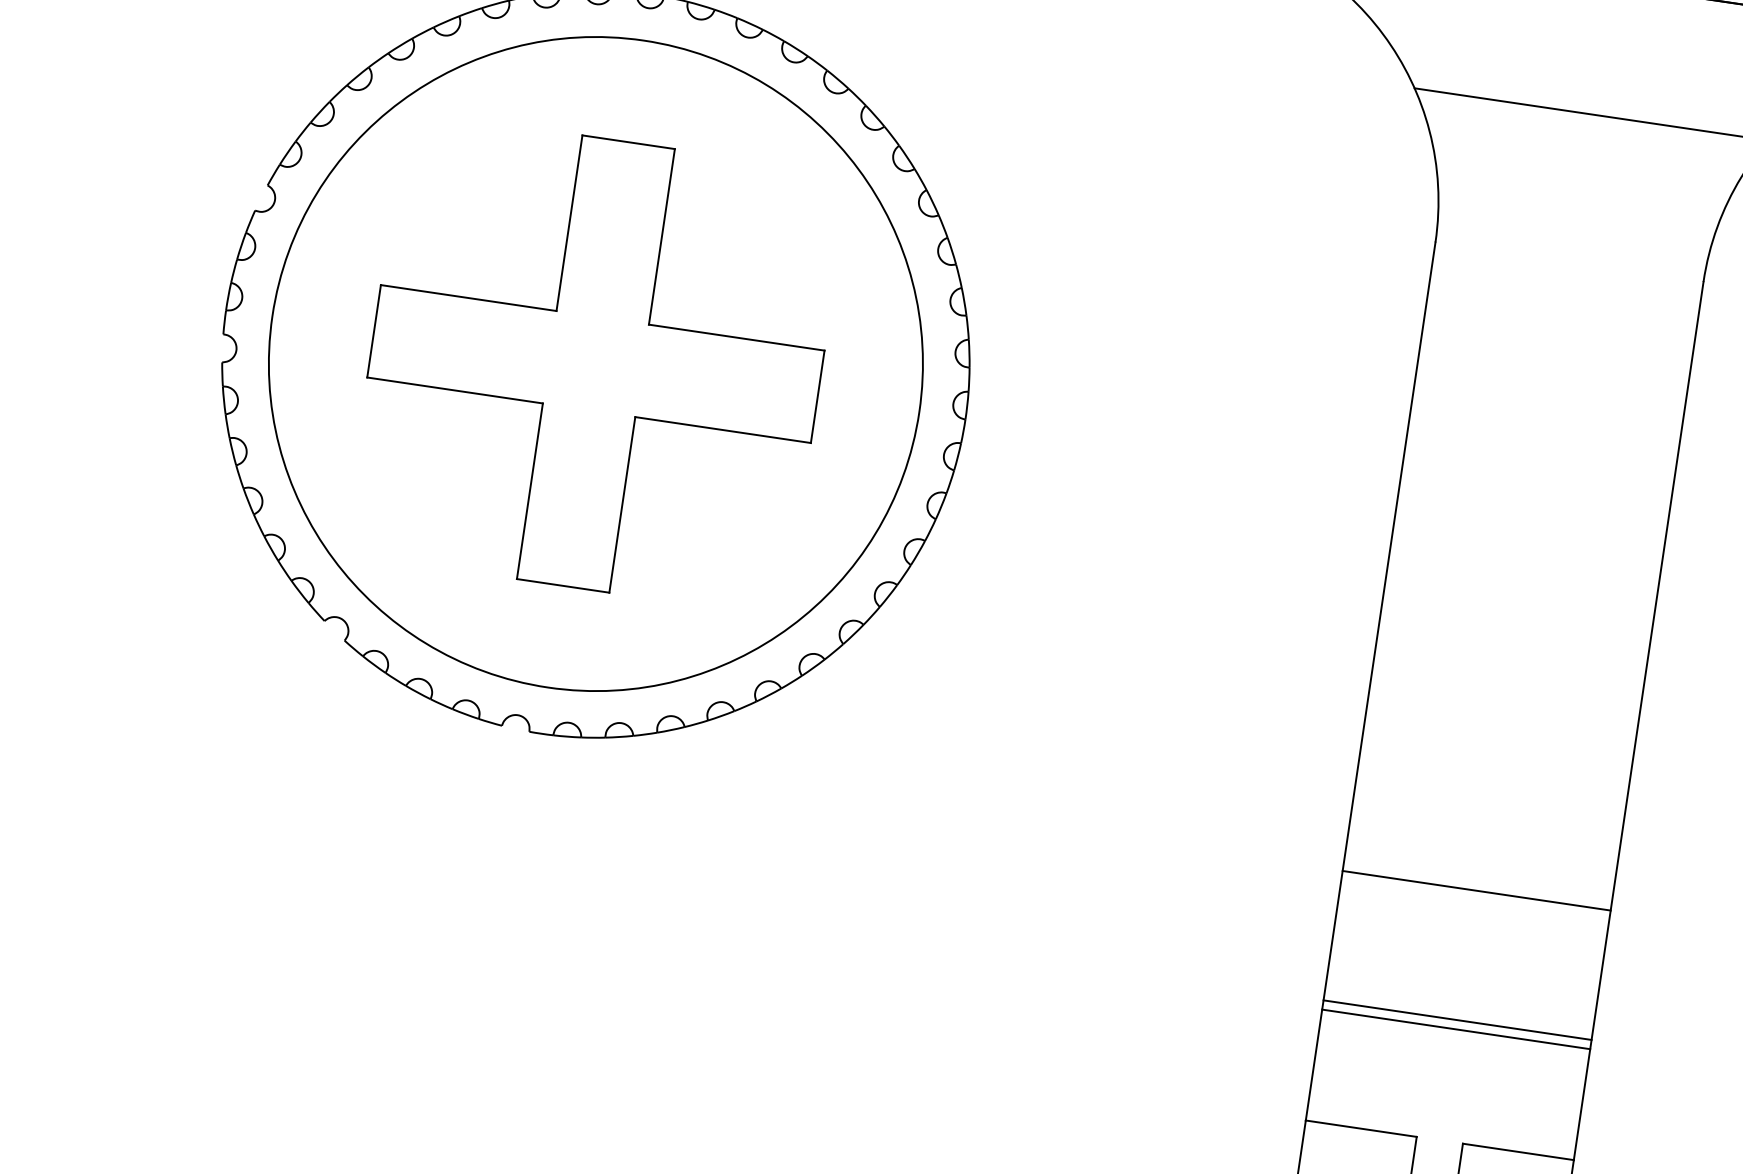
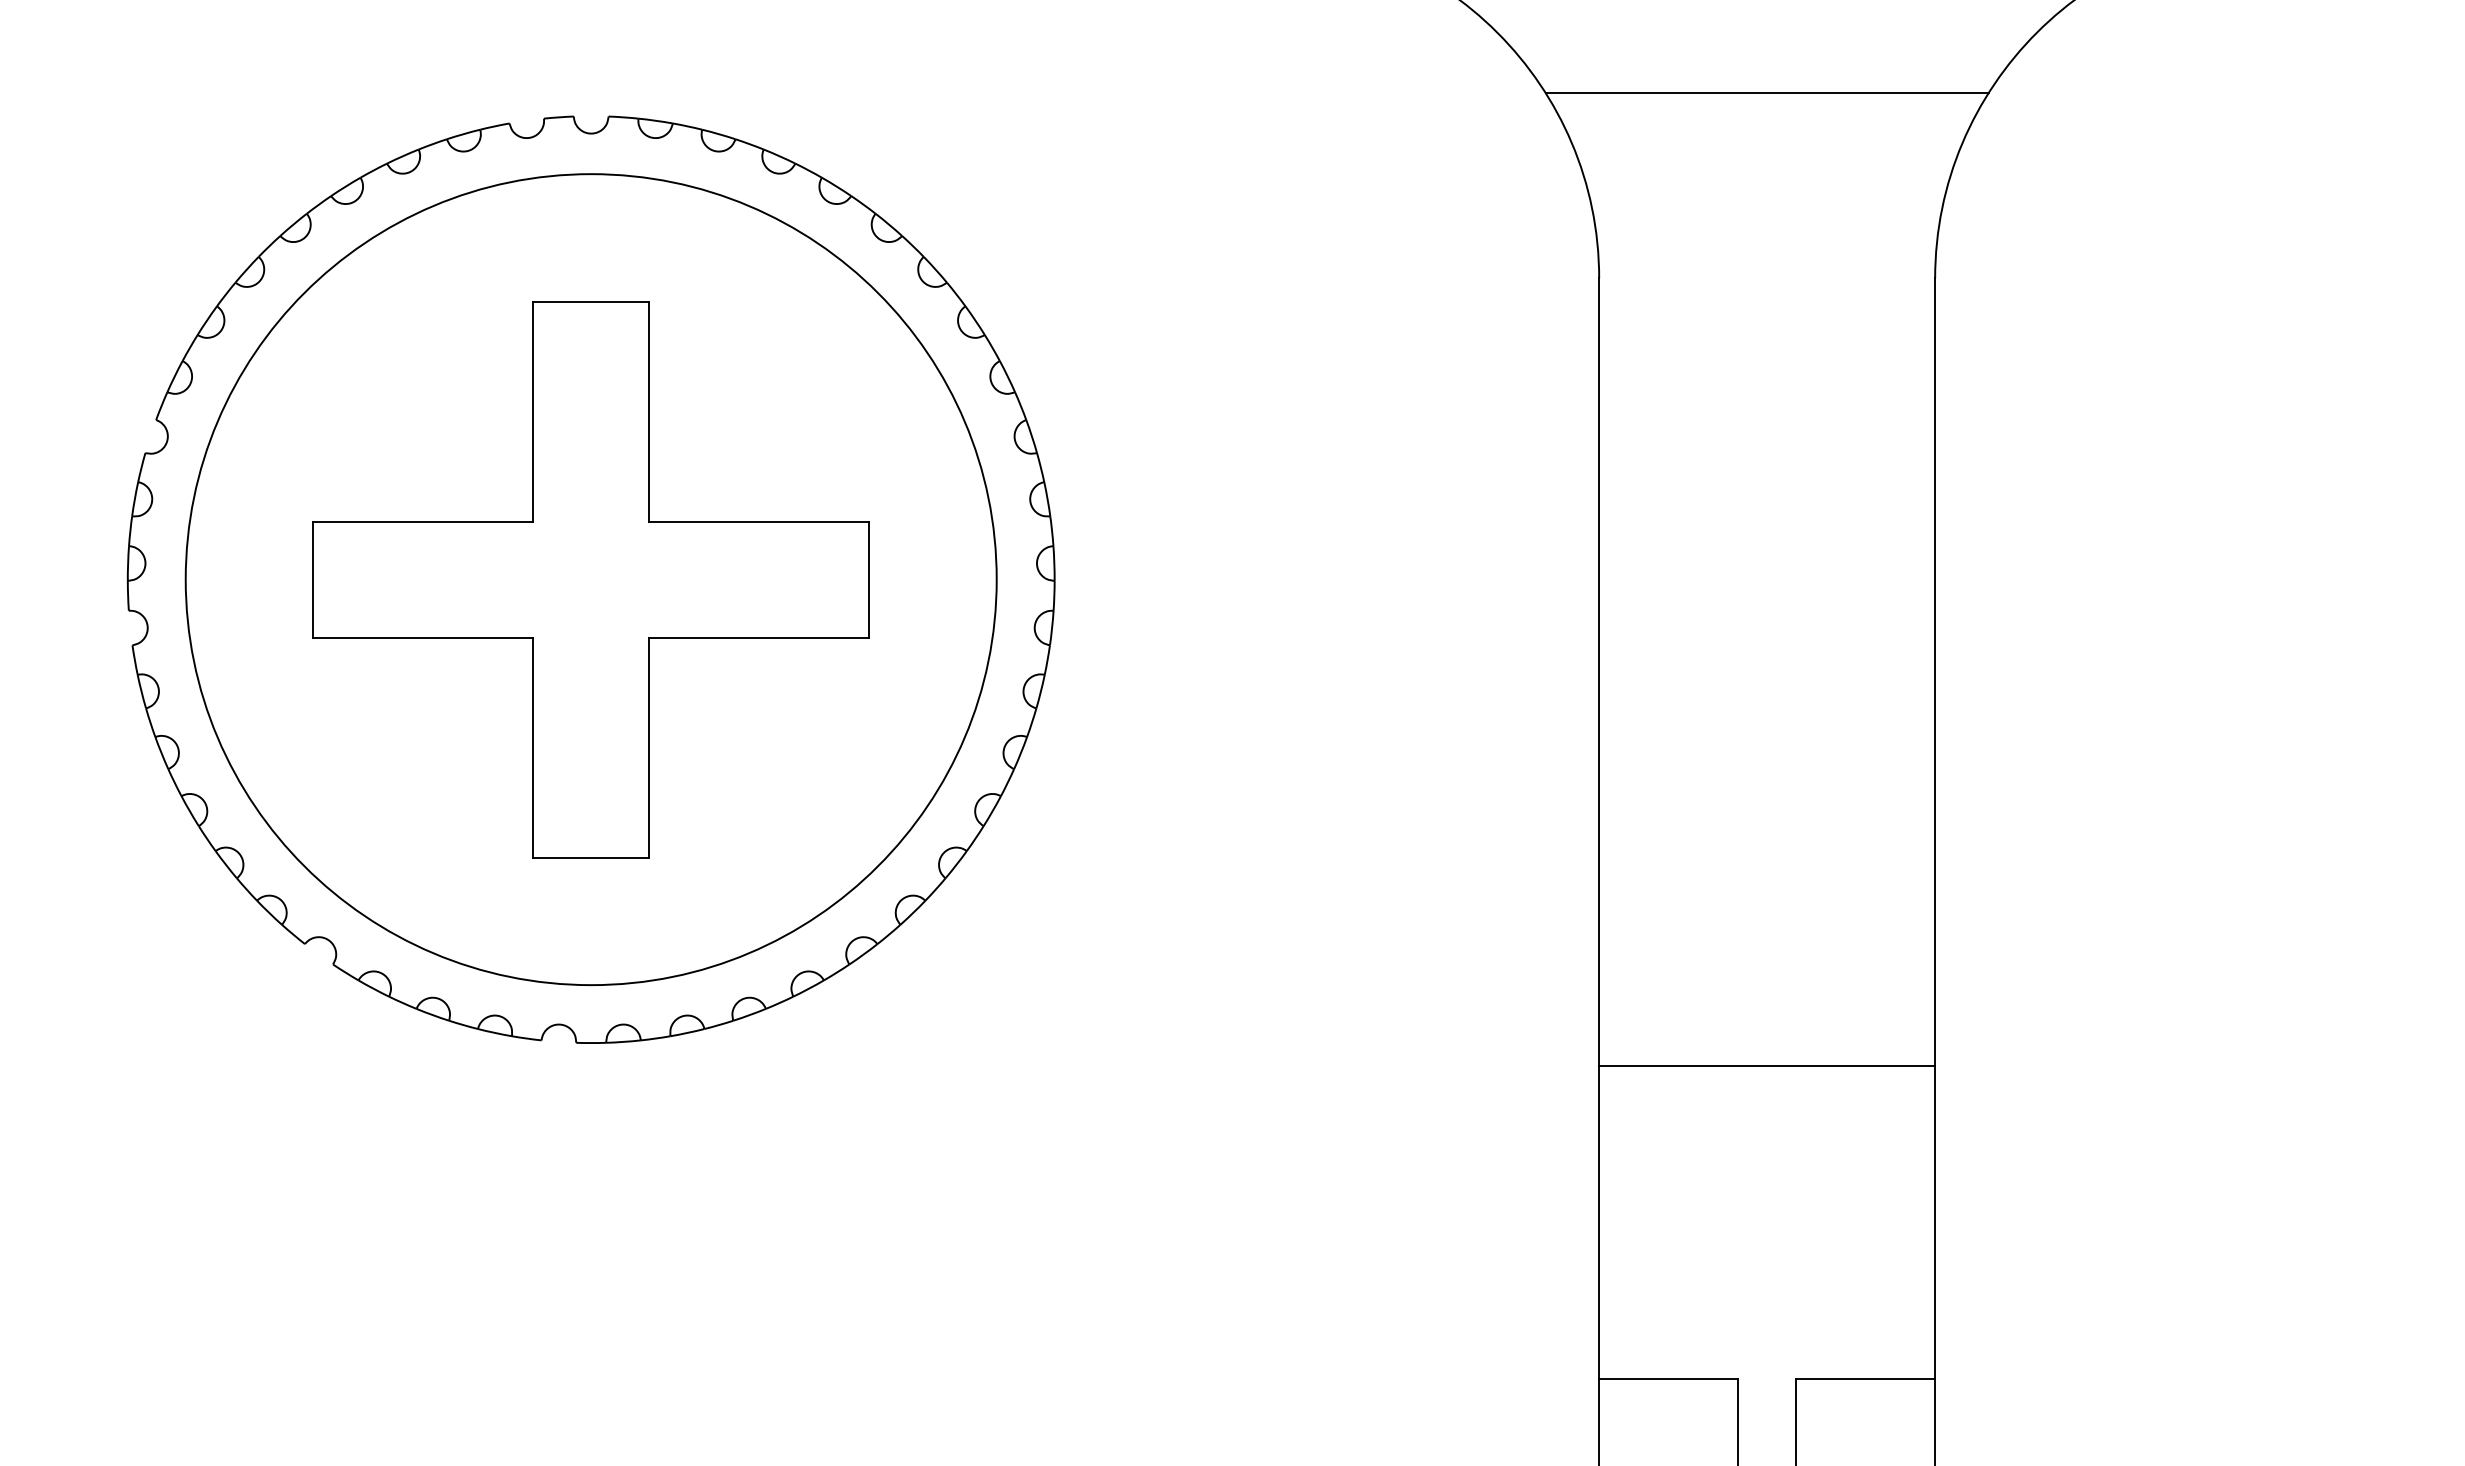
line: (1457, 1020) -> (1767, 1228), removed
line: (1456, 1029) -> (1767, 1240), removed

